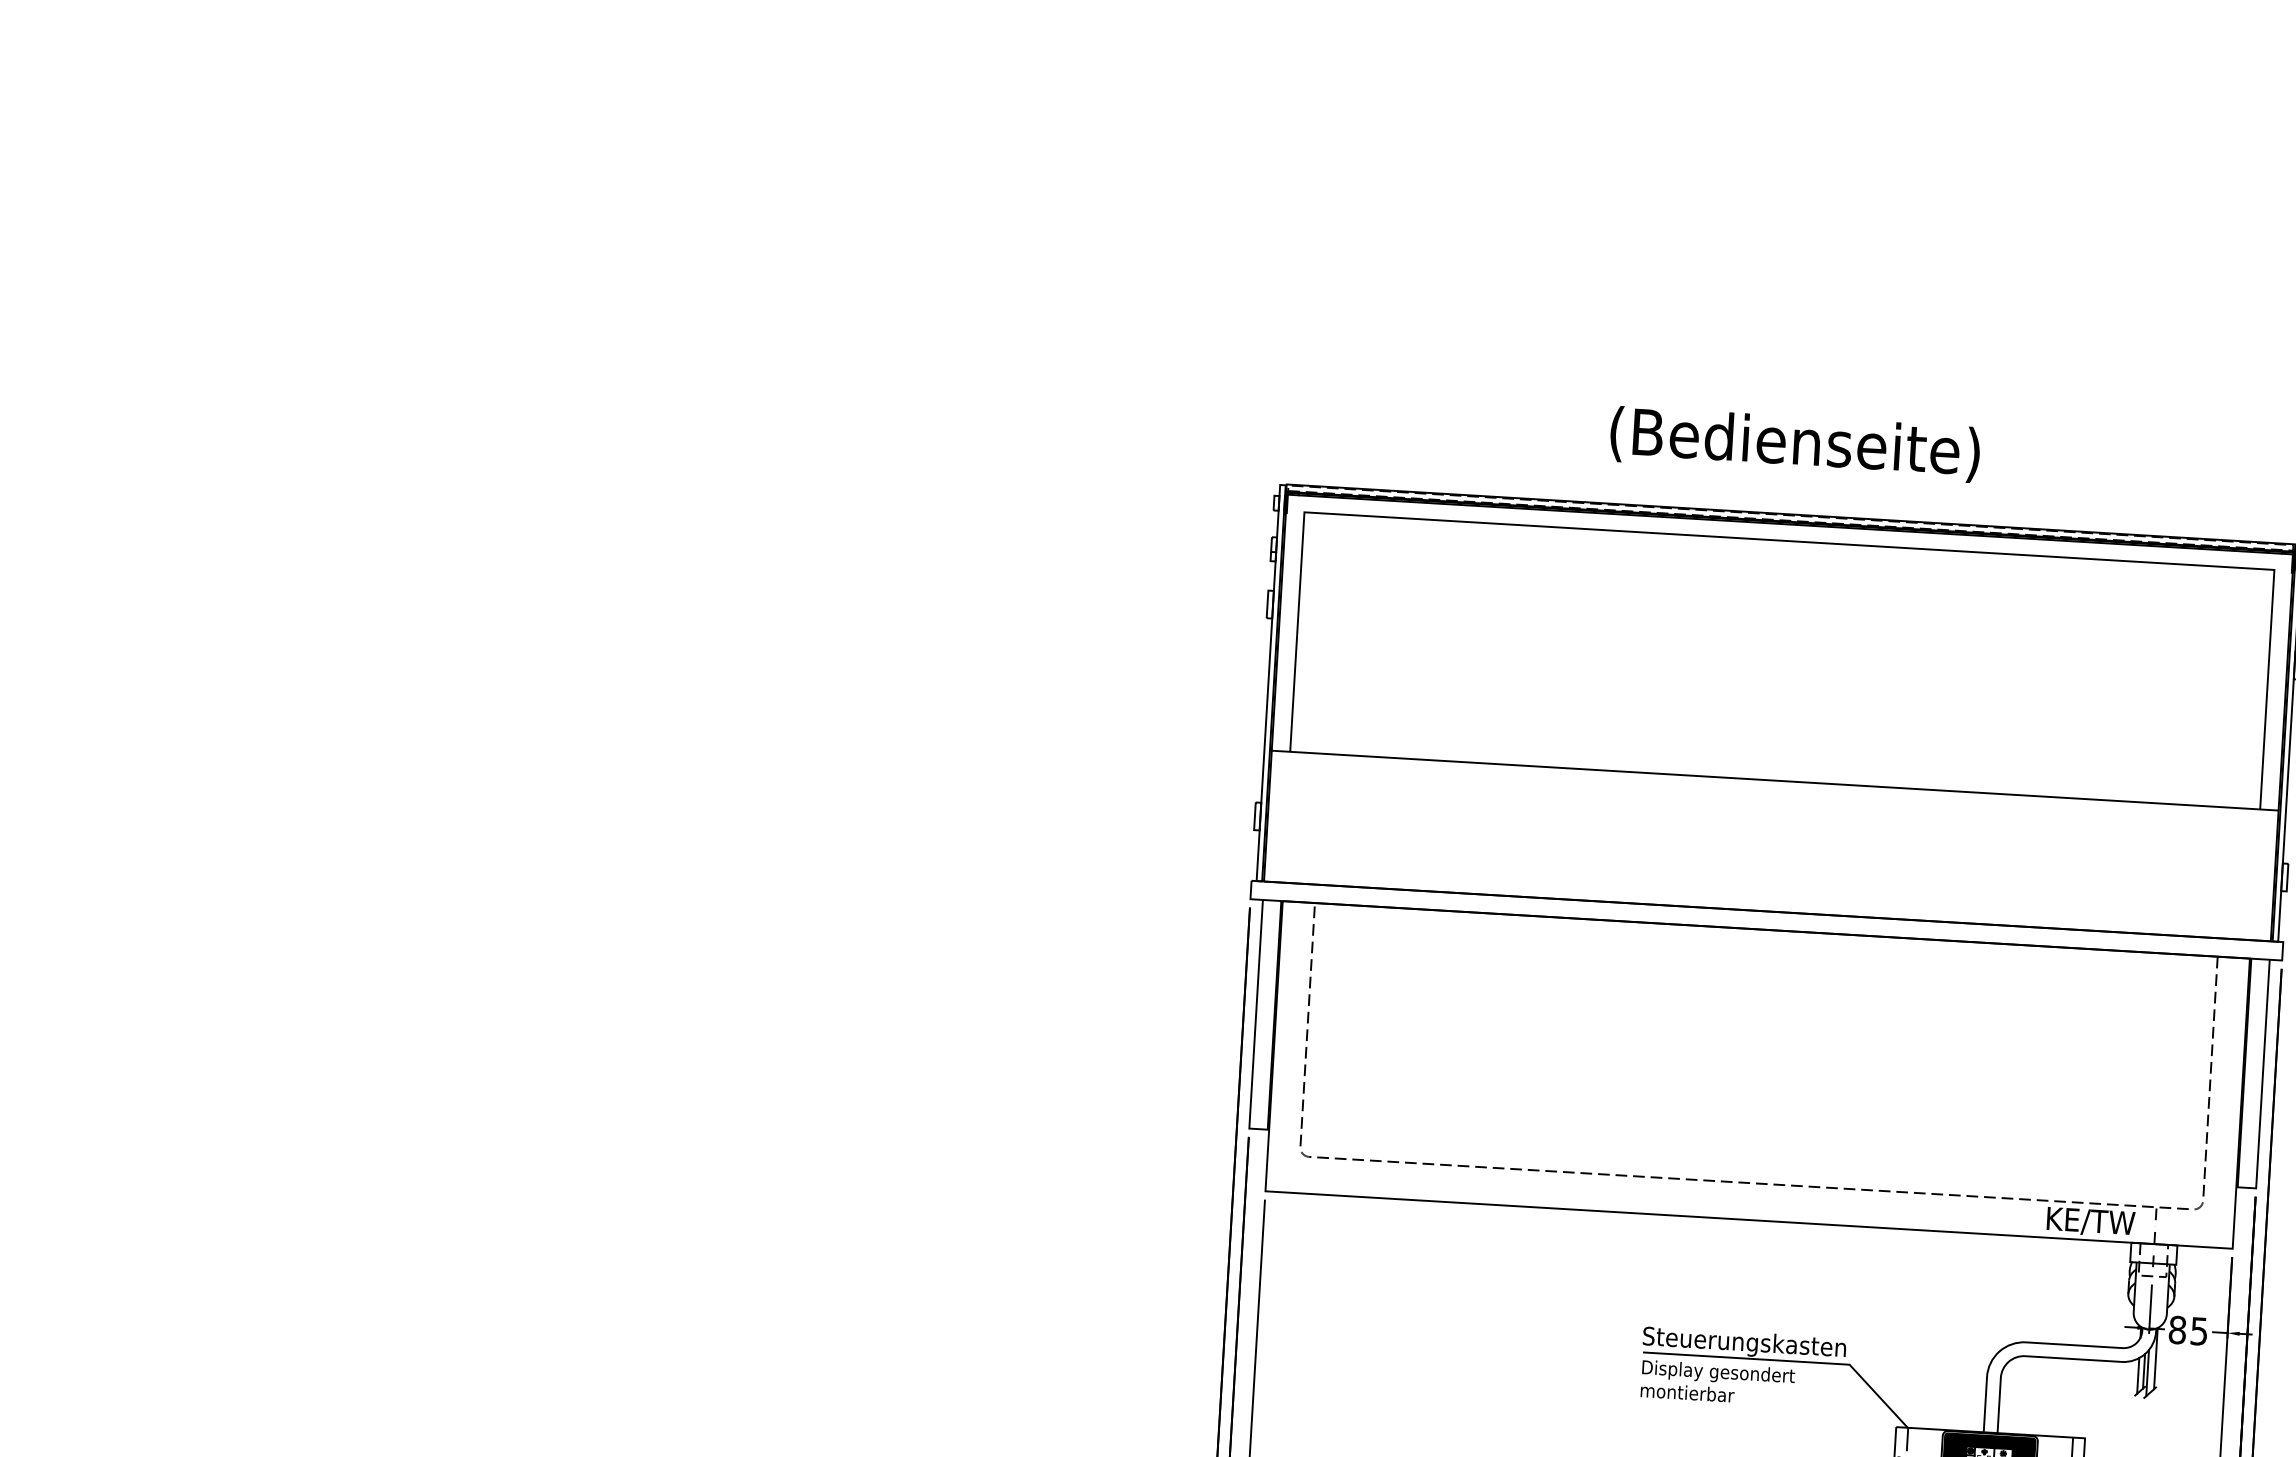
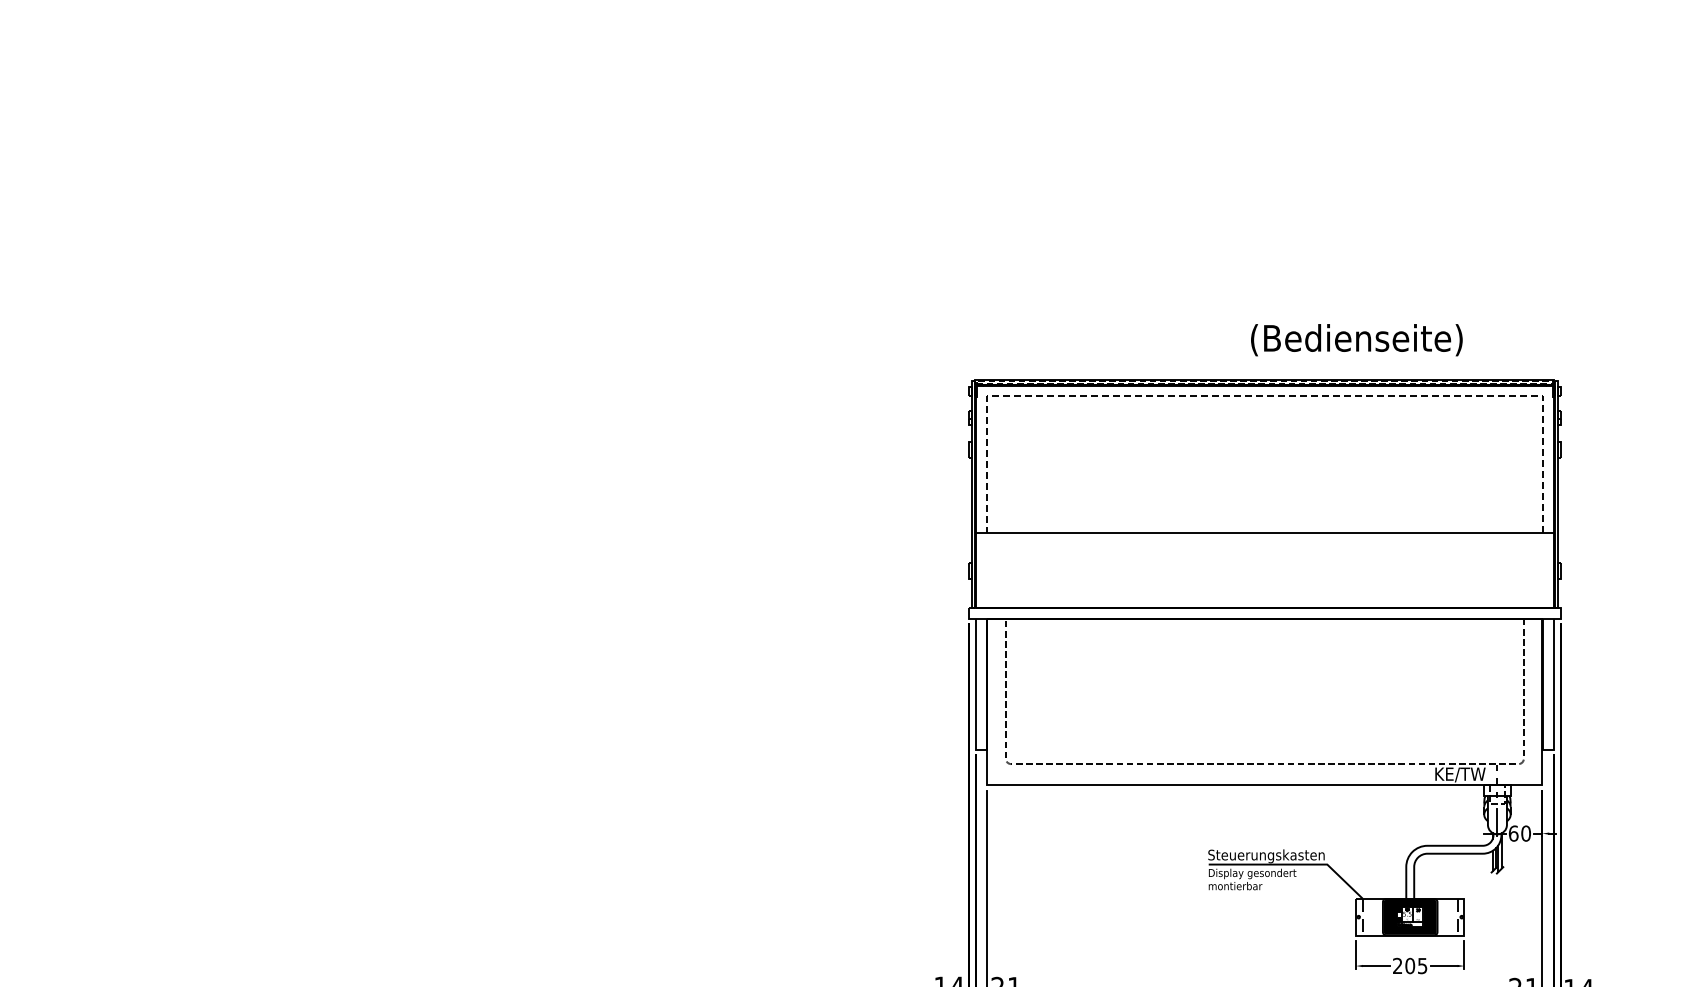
text: (1794, 444) -> (1356, 340), moved
line: (1788, 540) -> (1264, 395), solid -> dashed
text: (2187, 1330) -> (1519, 833), 85 -> 60

